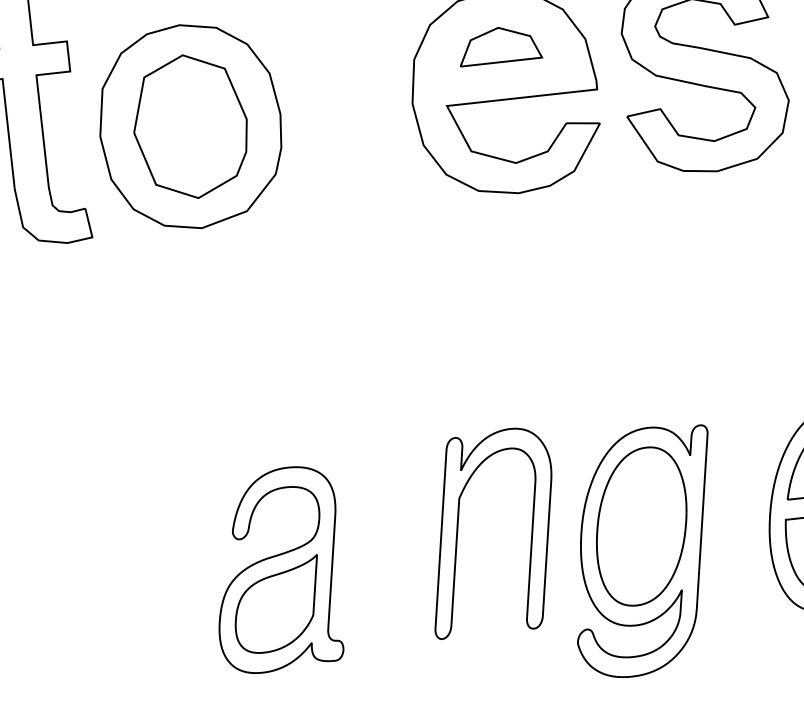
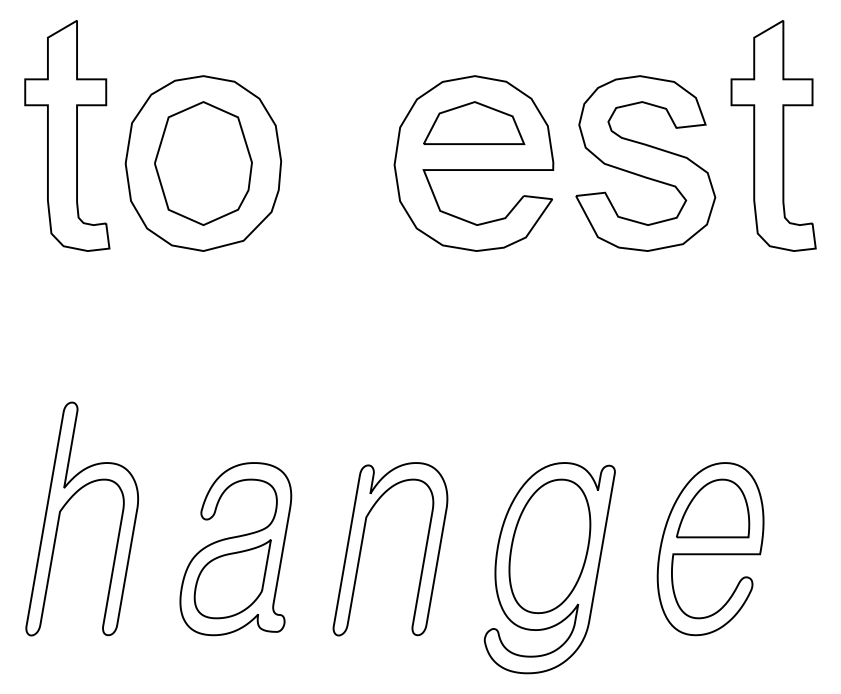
part: (499, 44) -> (474, 122), size x1.43
part: (458, 532) -> (362, 546), moved
part: (73, 543) -> (64, 507), added

